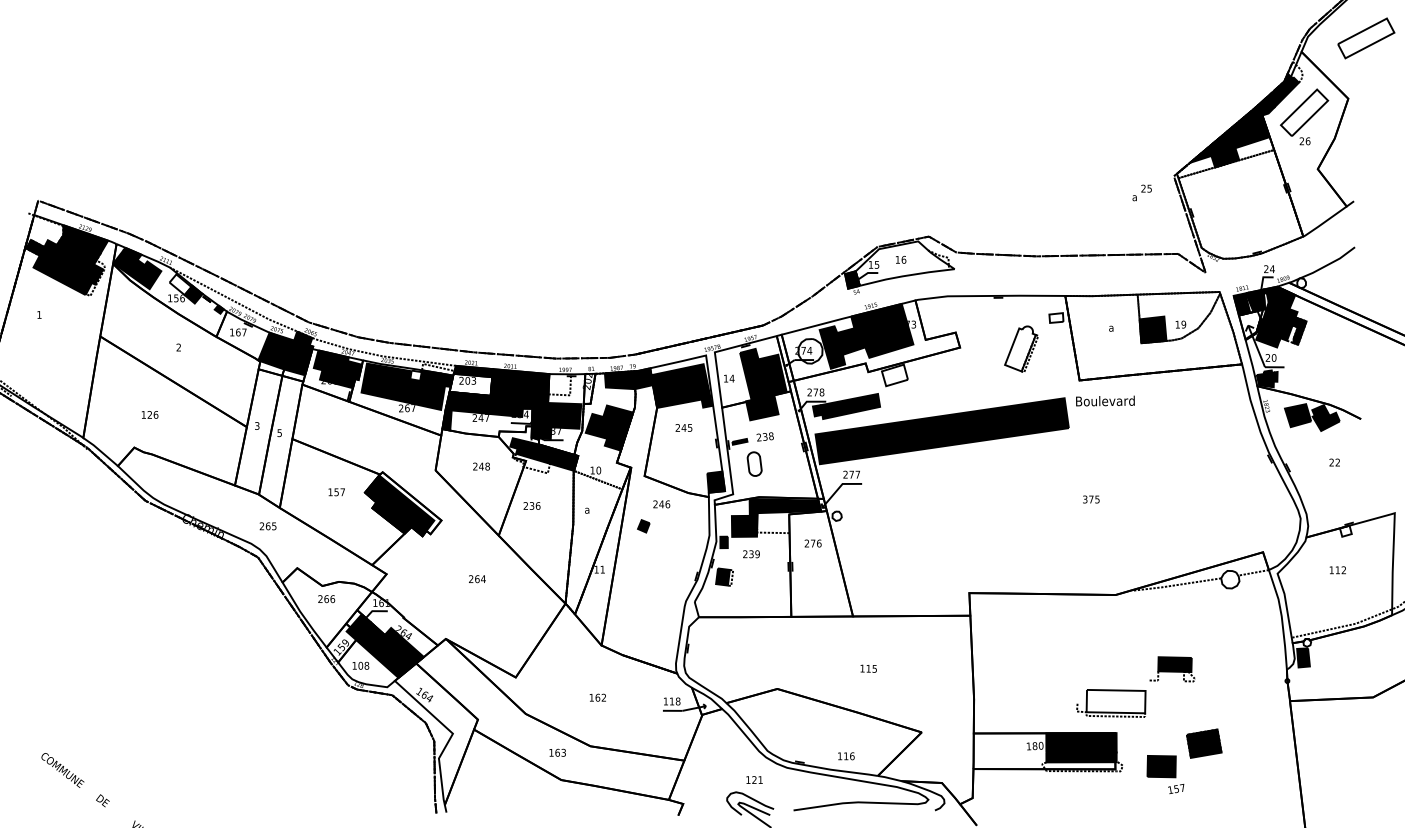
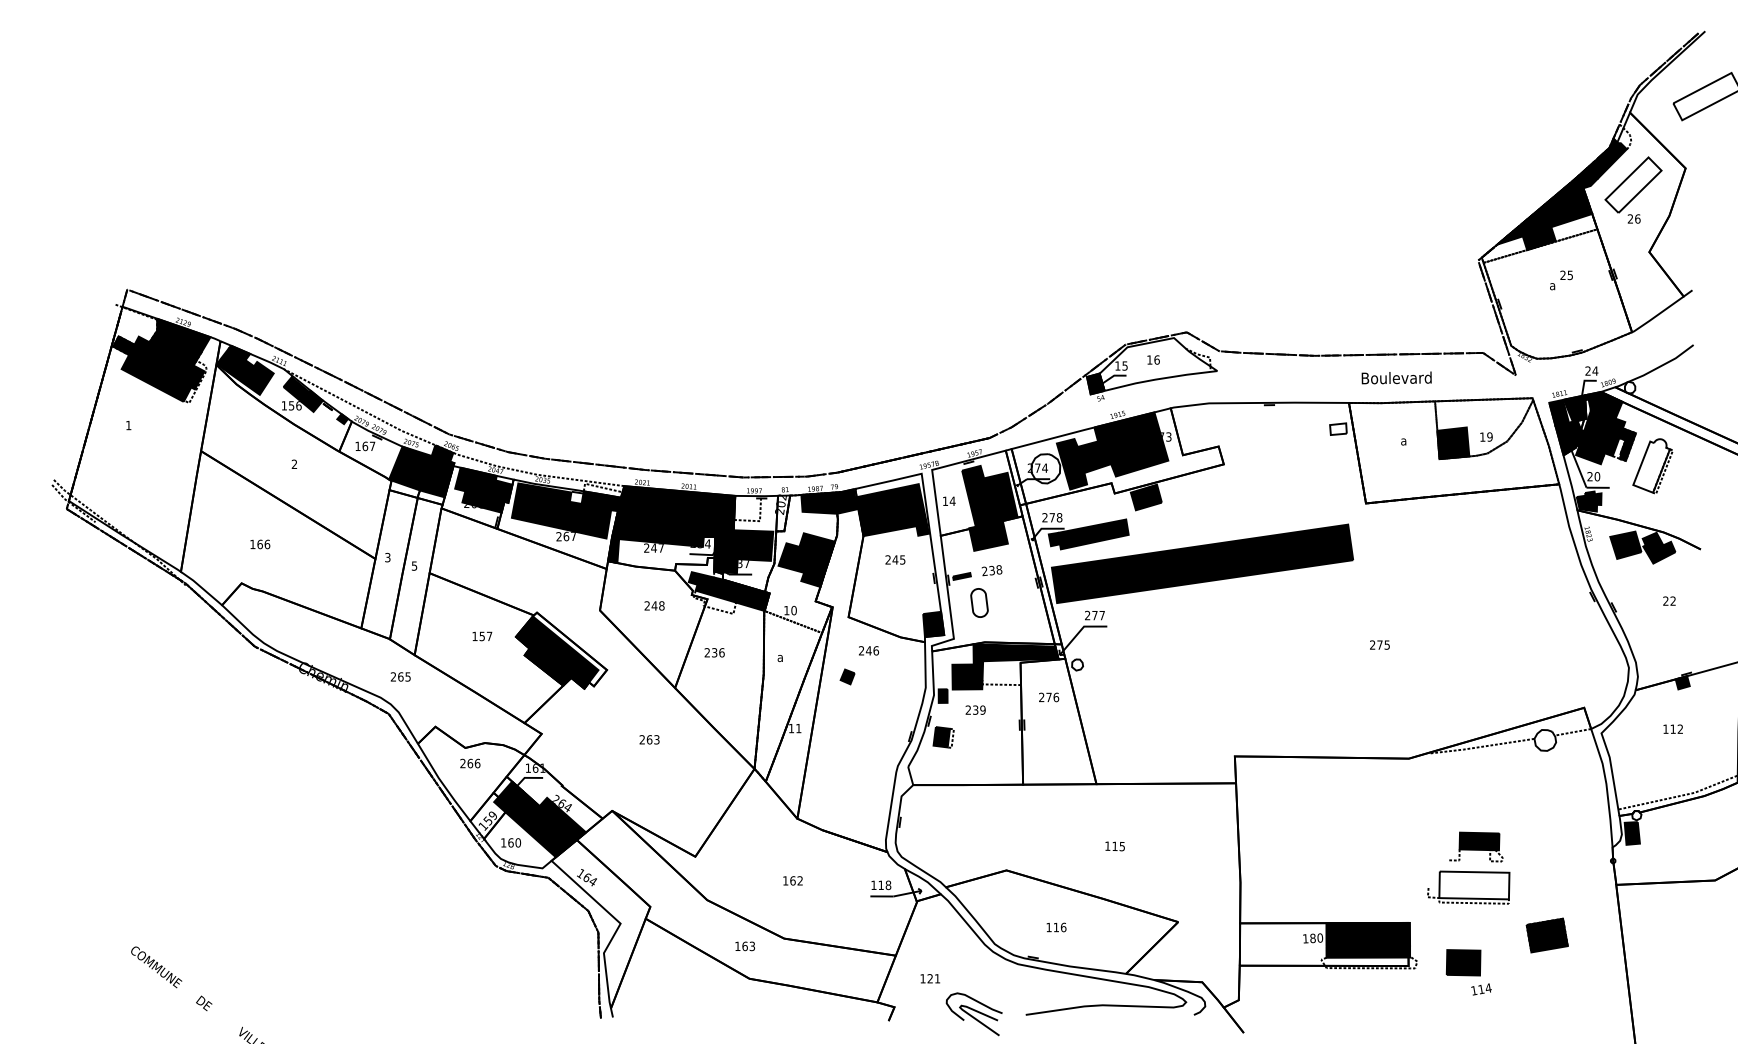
text: (1142, 193) -> (1561, 280), moved
fill: (180, 284) -> (296, 389), added
fill: (1249, 325) -> (1568, 437), added
part: (1021, 349) -> (1652, 466), moved
fill: (894, 375) -> (1145, 497), added
fill: (470, 384) -> (641, 508), added
text: (1105, 400) -> (1396, 377), moved
text: (149, 414) -> (259, 544), 126 -> 166
text: (1085, 499) -> (1372, 645), 375 -> 275
fill: (1345, 530) -> (1682, 682), added
text: (483, 578) -> (656, 739), 264 -> 263
text: (363, 665) -> (514, 842), 108 -> 160
part: (1111, 703) -> (1468, 887), moved
part: (1203, 743) -> (1546, 935), moved
text: (846, 756) -> (1056, 927), moved
text: (754, 779) -> (930, 978), moved
text: (1179, 788) -> (1484, 988), 157 -> 114

